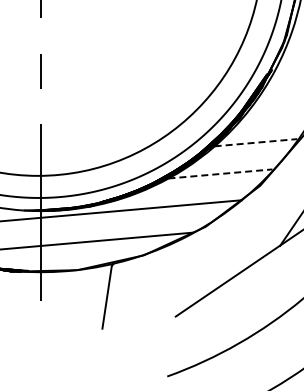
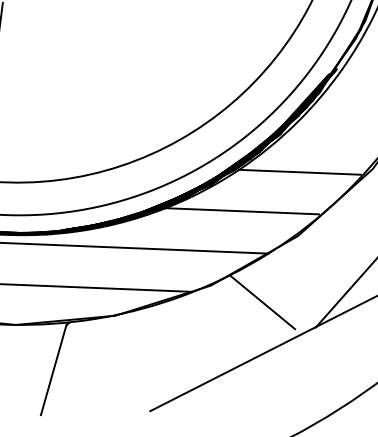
line: (256, 142) -> (300, 172), dashed -> solid
line: (220, 173) -> (242, 210), dashed -> solid
line: (242, 233) -> (263, 302), added

